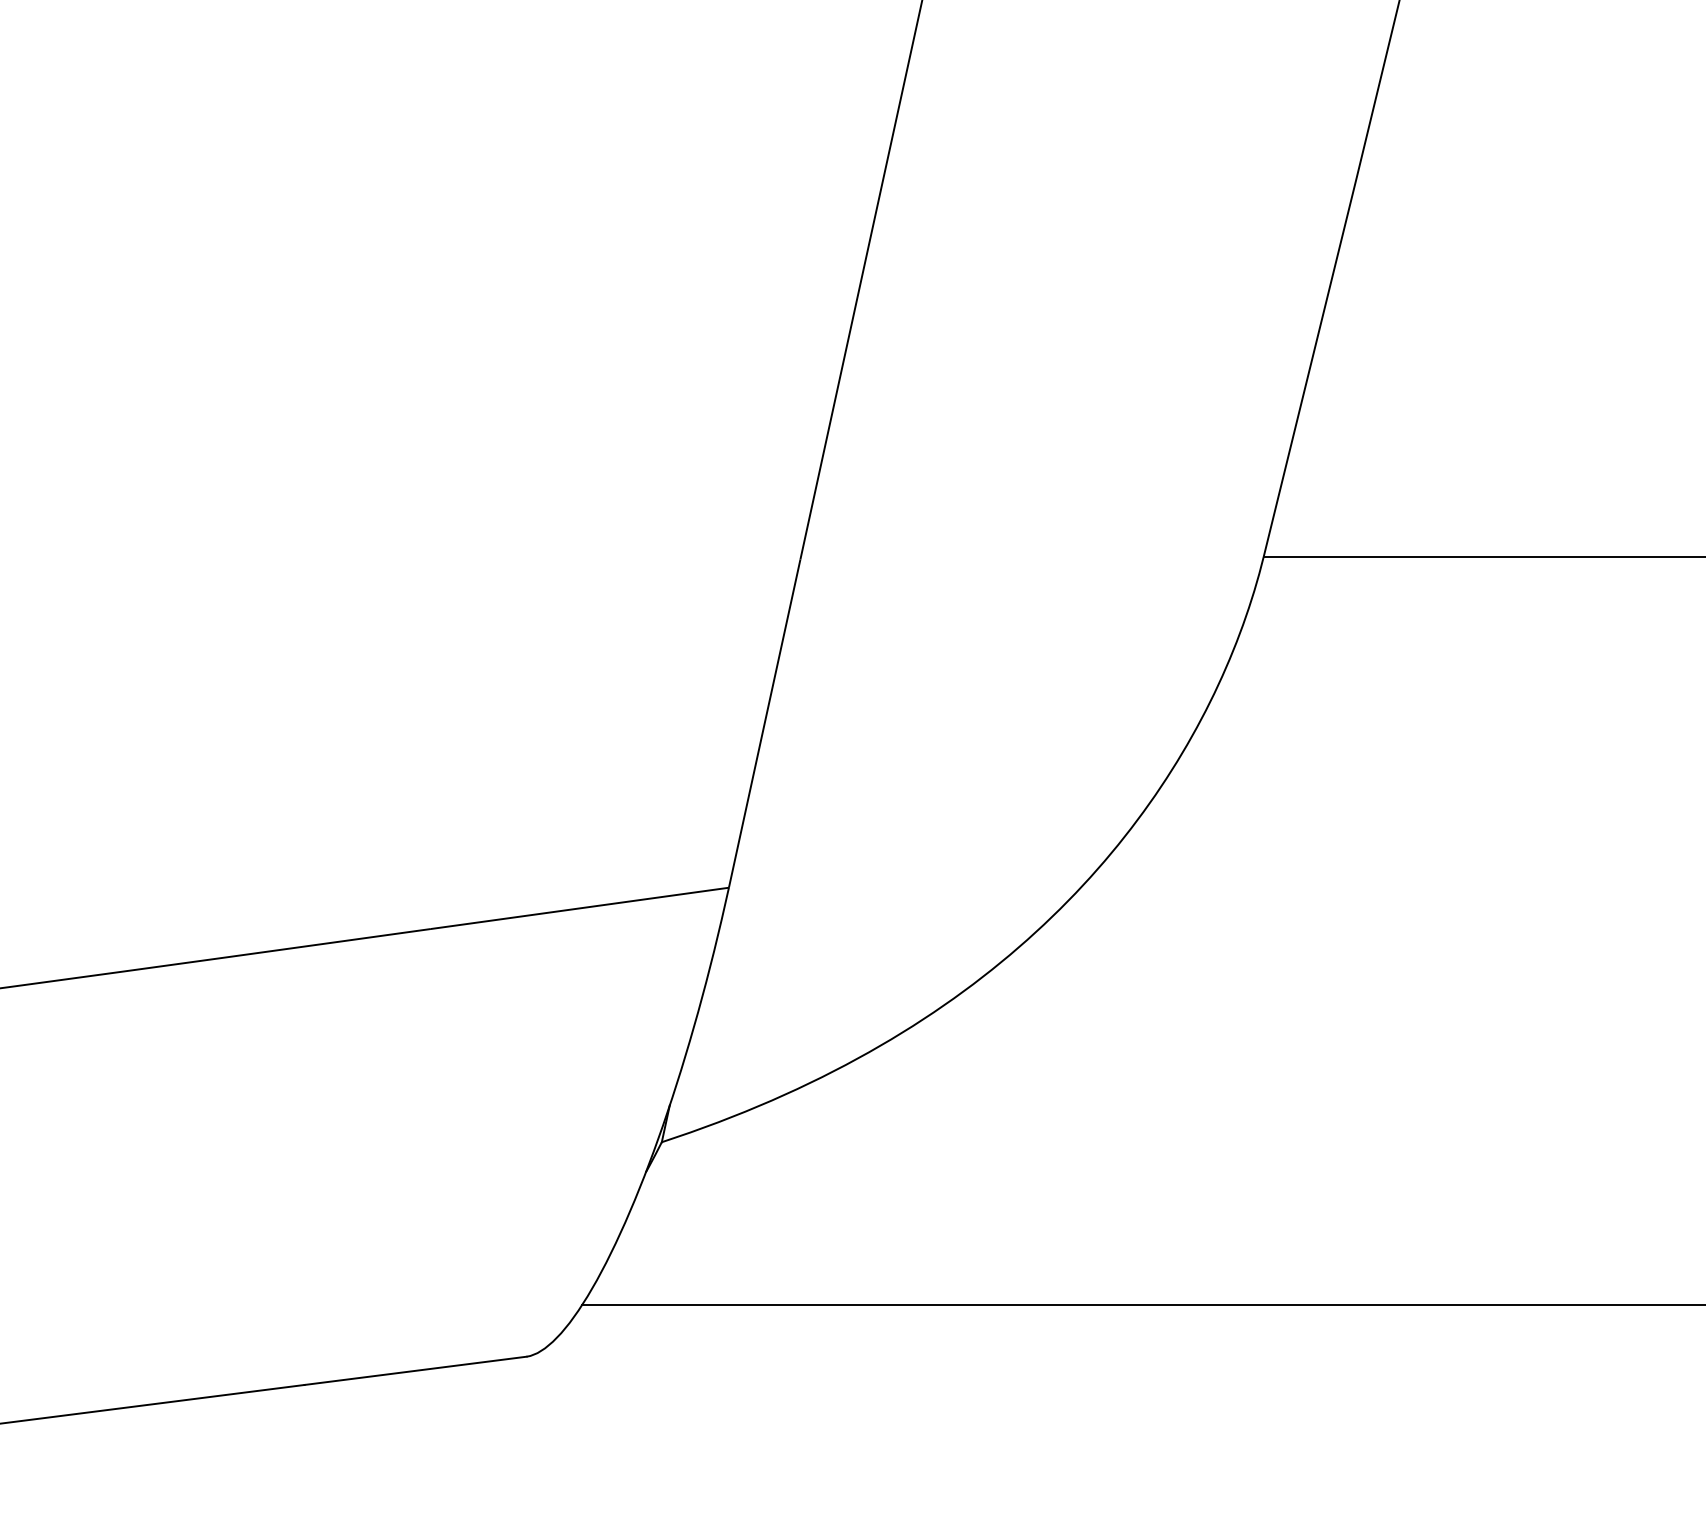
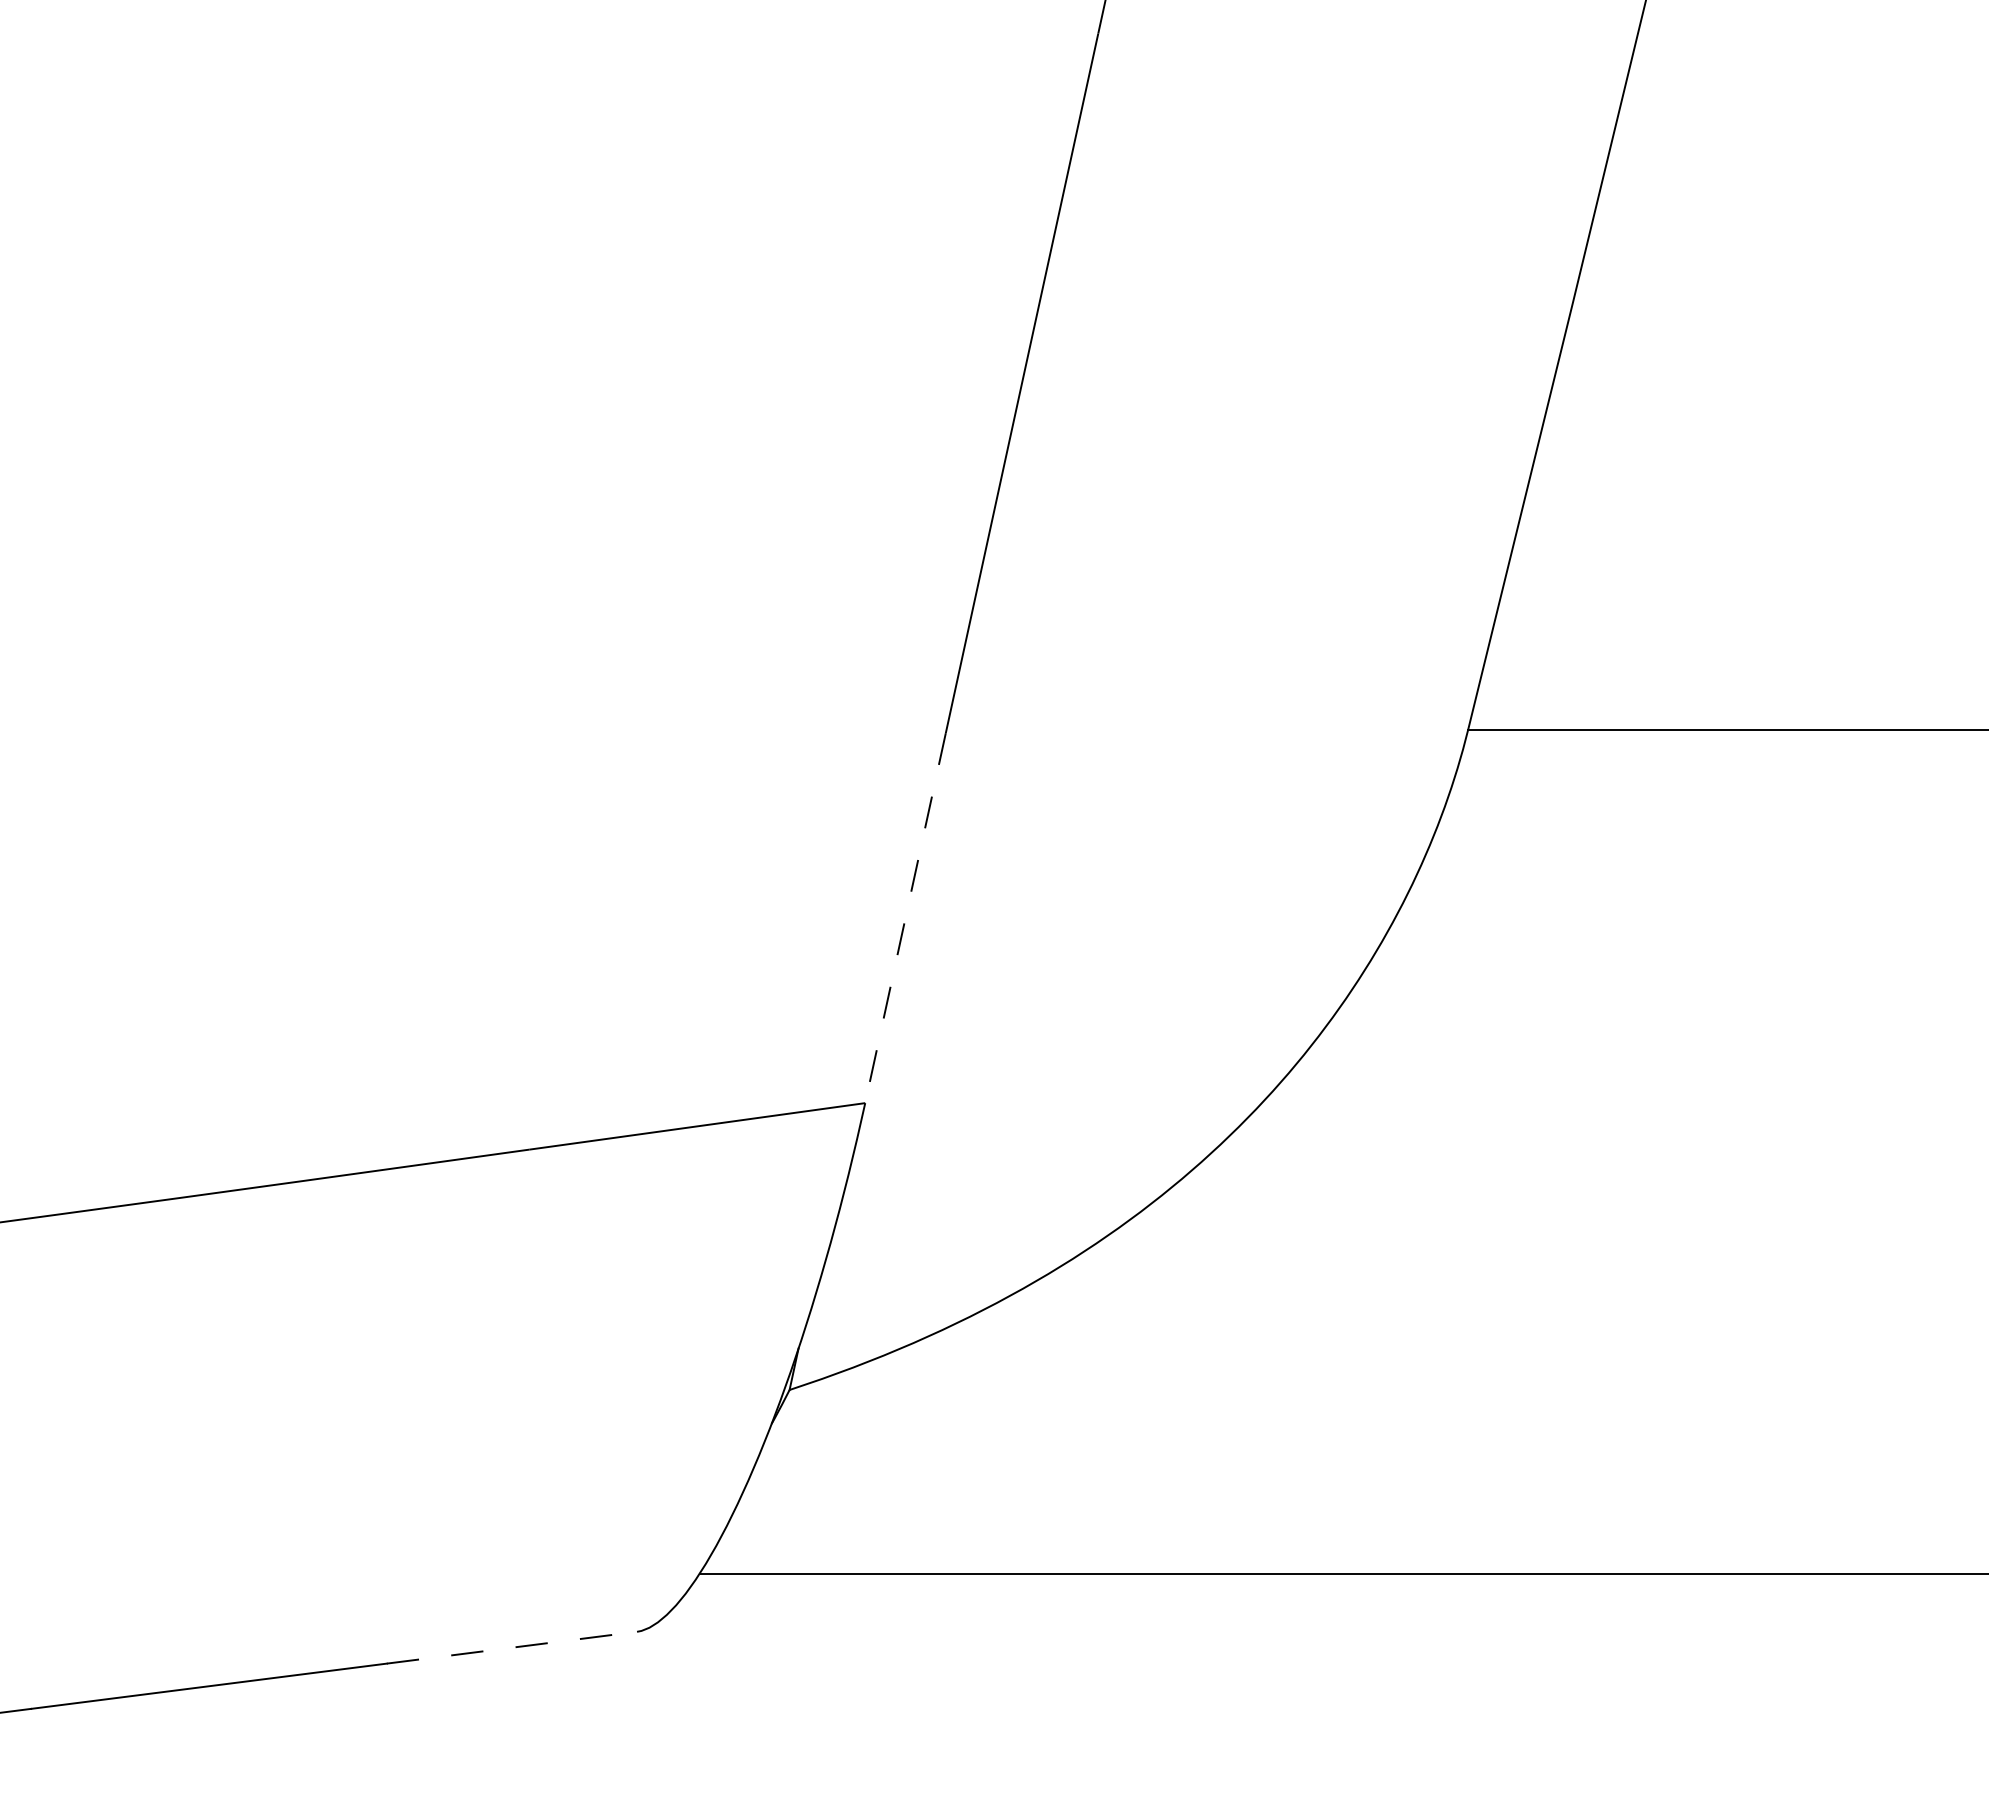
line: (764, 723) -> (905, 918), solid -> dashed
line: (416, 1370) -> (512, 1647), solid -> dashed

